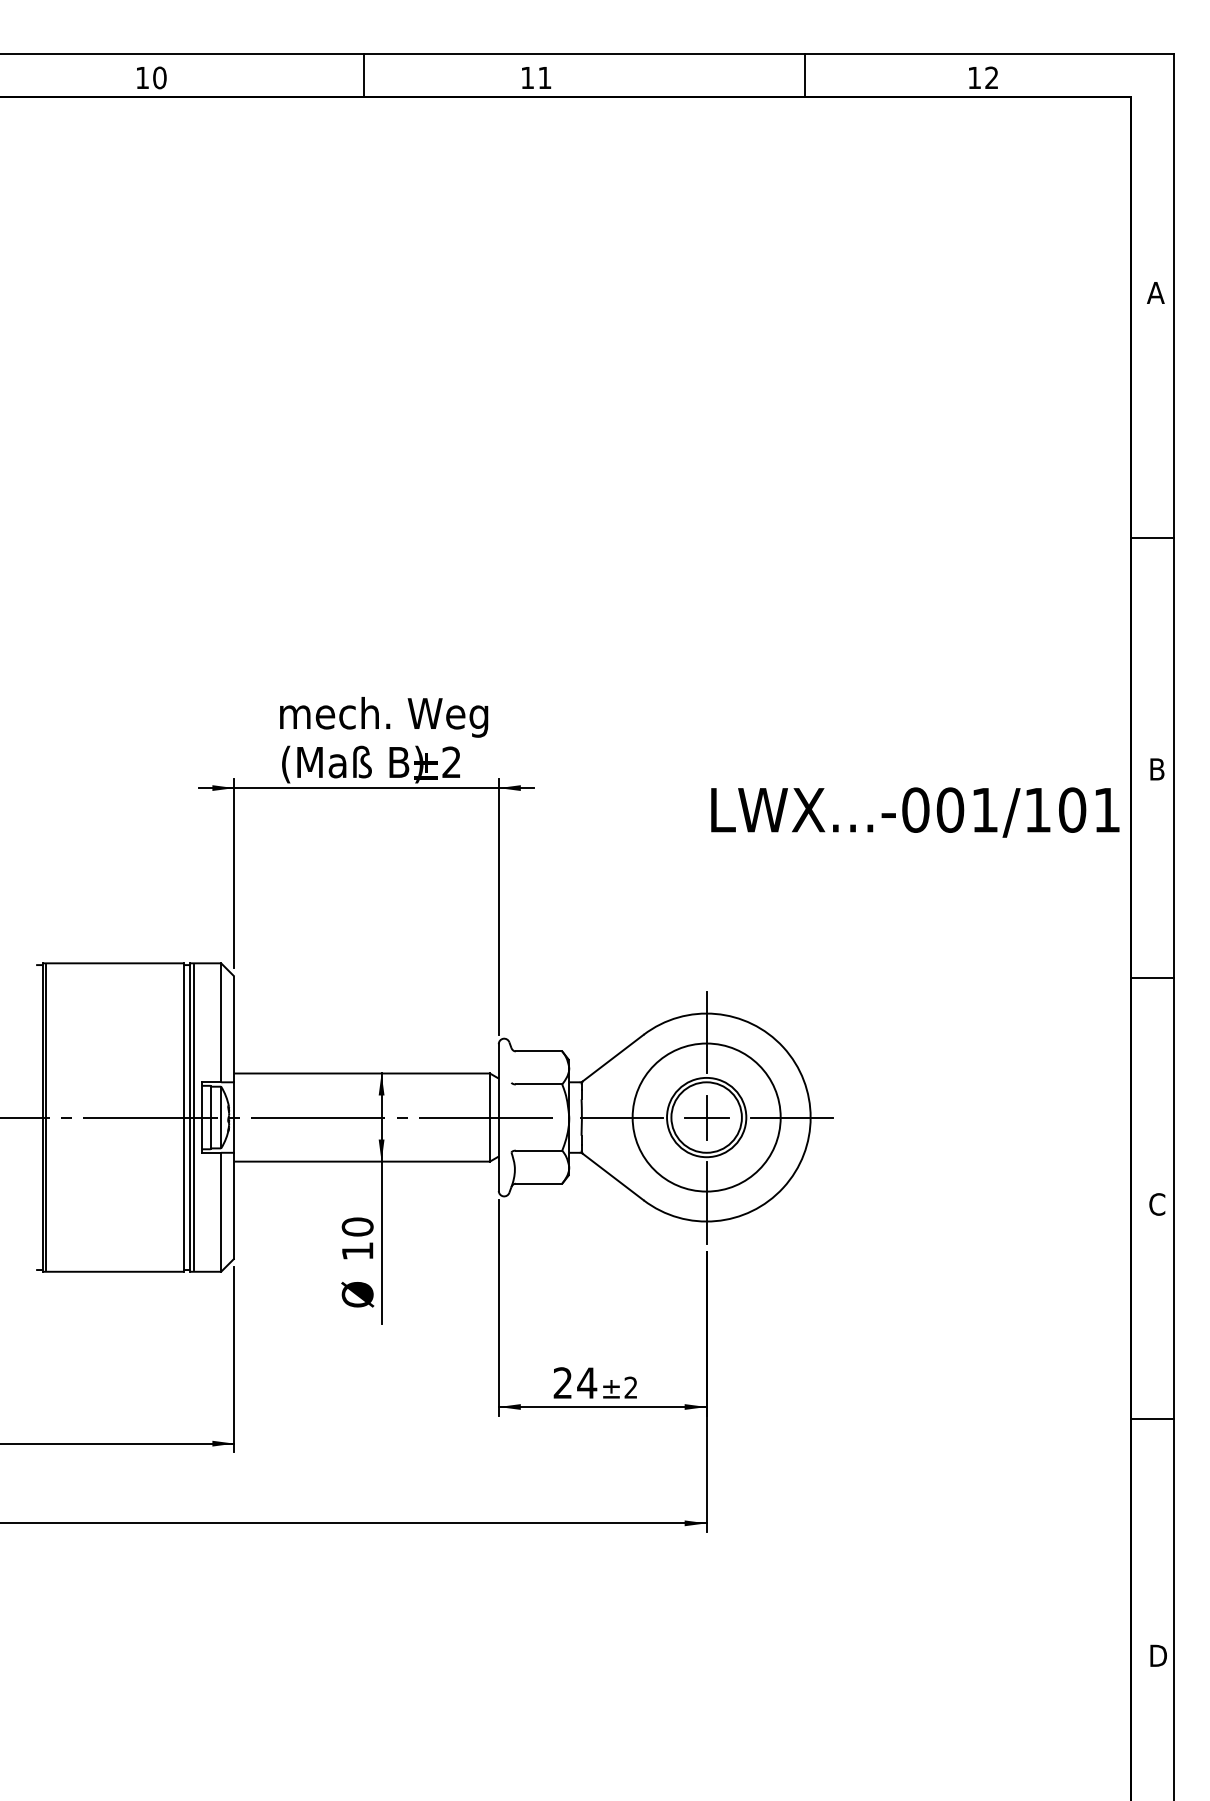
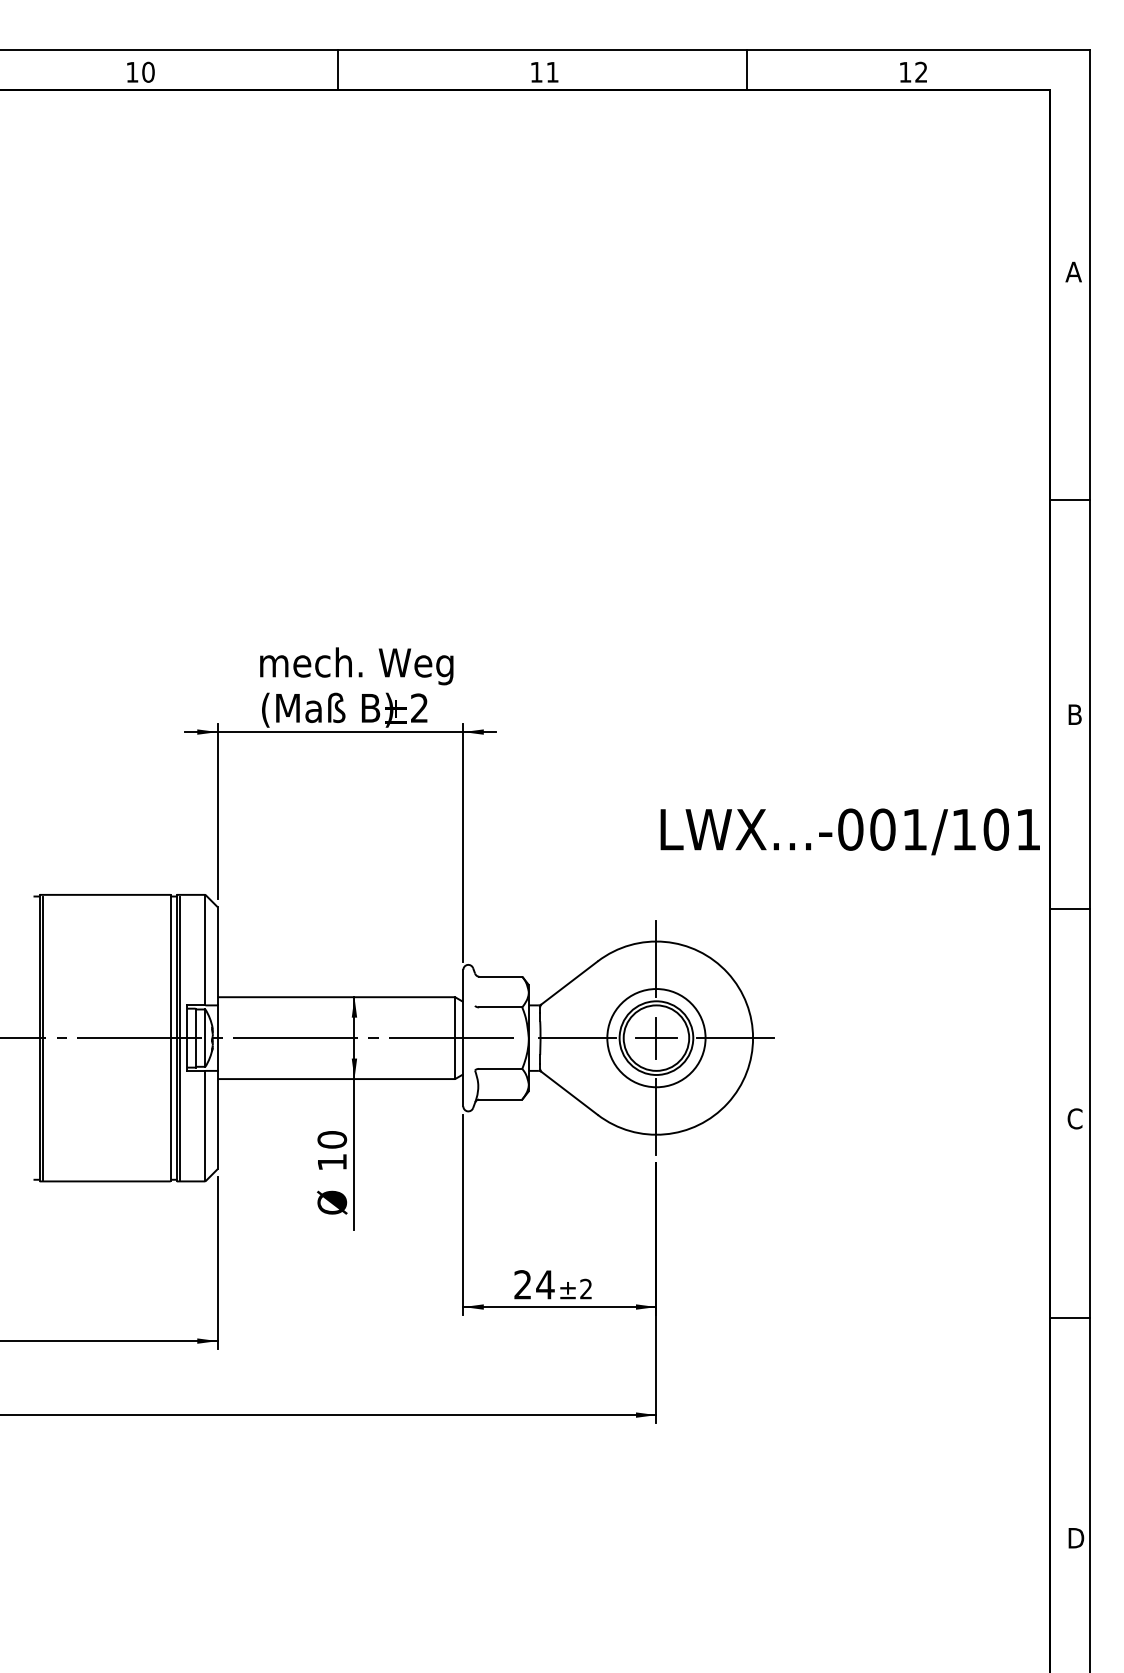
text: (536, 77) -> (544, 71), moved
text: (915, 812) -> (850, 831), moved
circle: (706, 1117) -> (656, 1038), size x0.71

